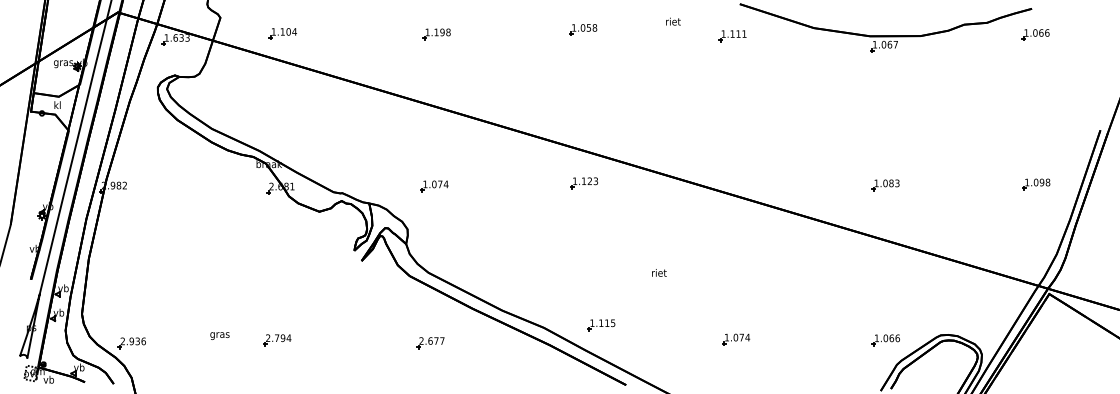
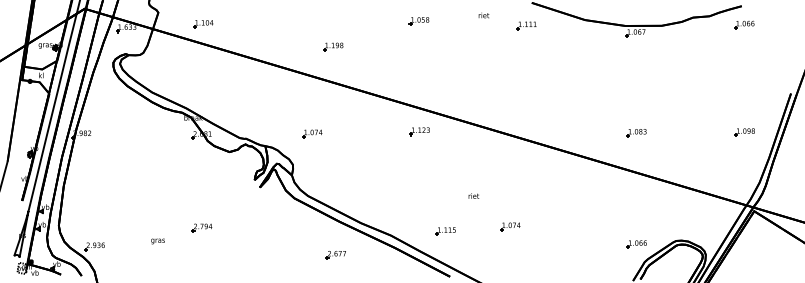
part: (436, 34) -> (333, 46), moved
part: (601, 325) -> (445, 231), moved
part: (736, 339) -> (510, 226), moved
part: (277, 340) -> (202, 228), moved
part: (430, 343) -> (336, 255), moved

